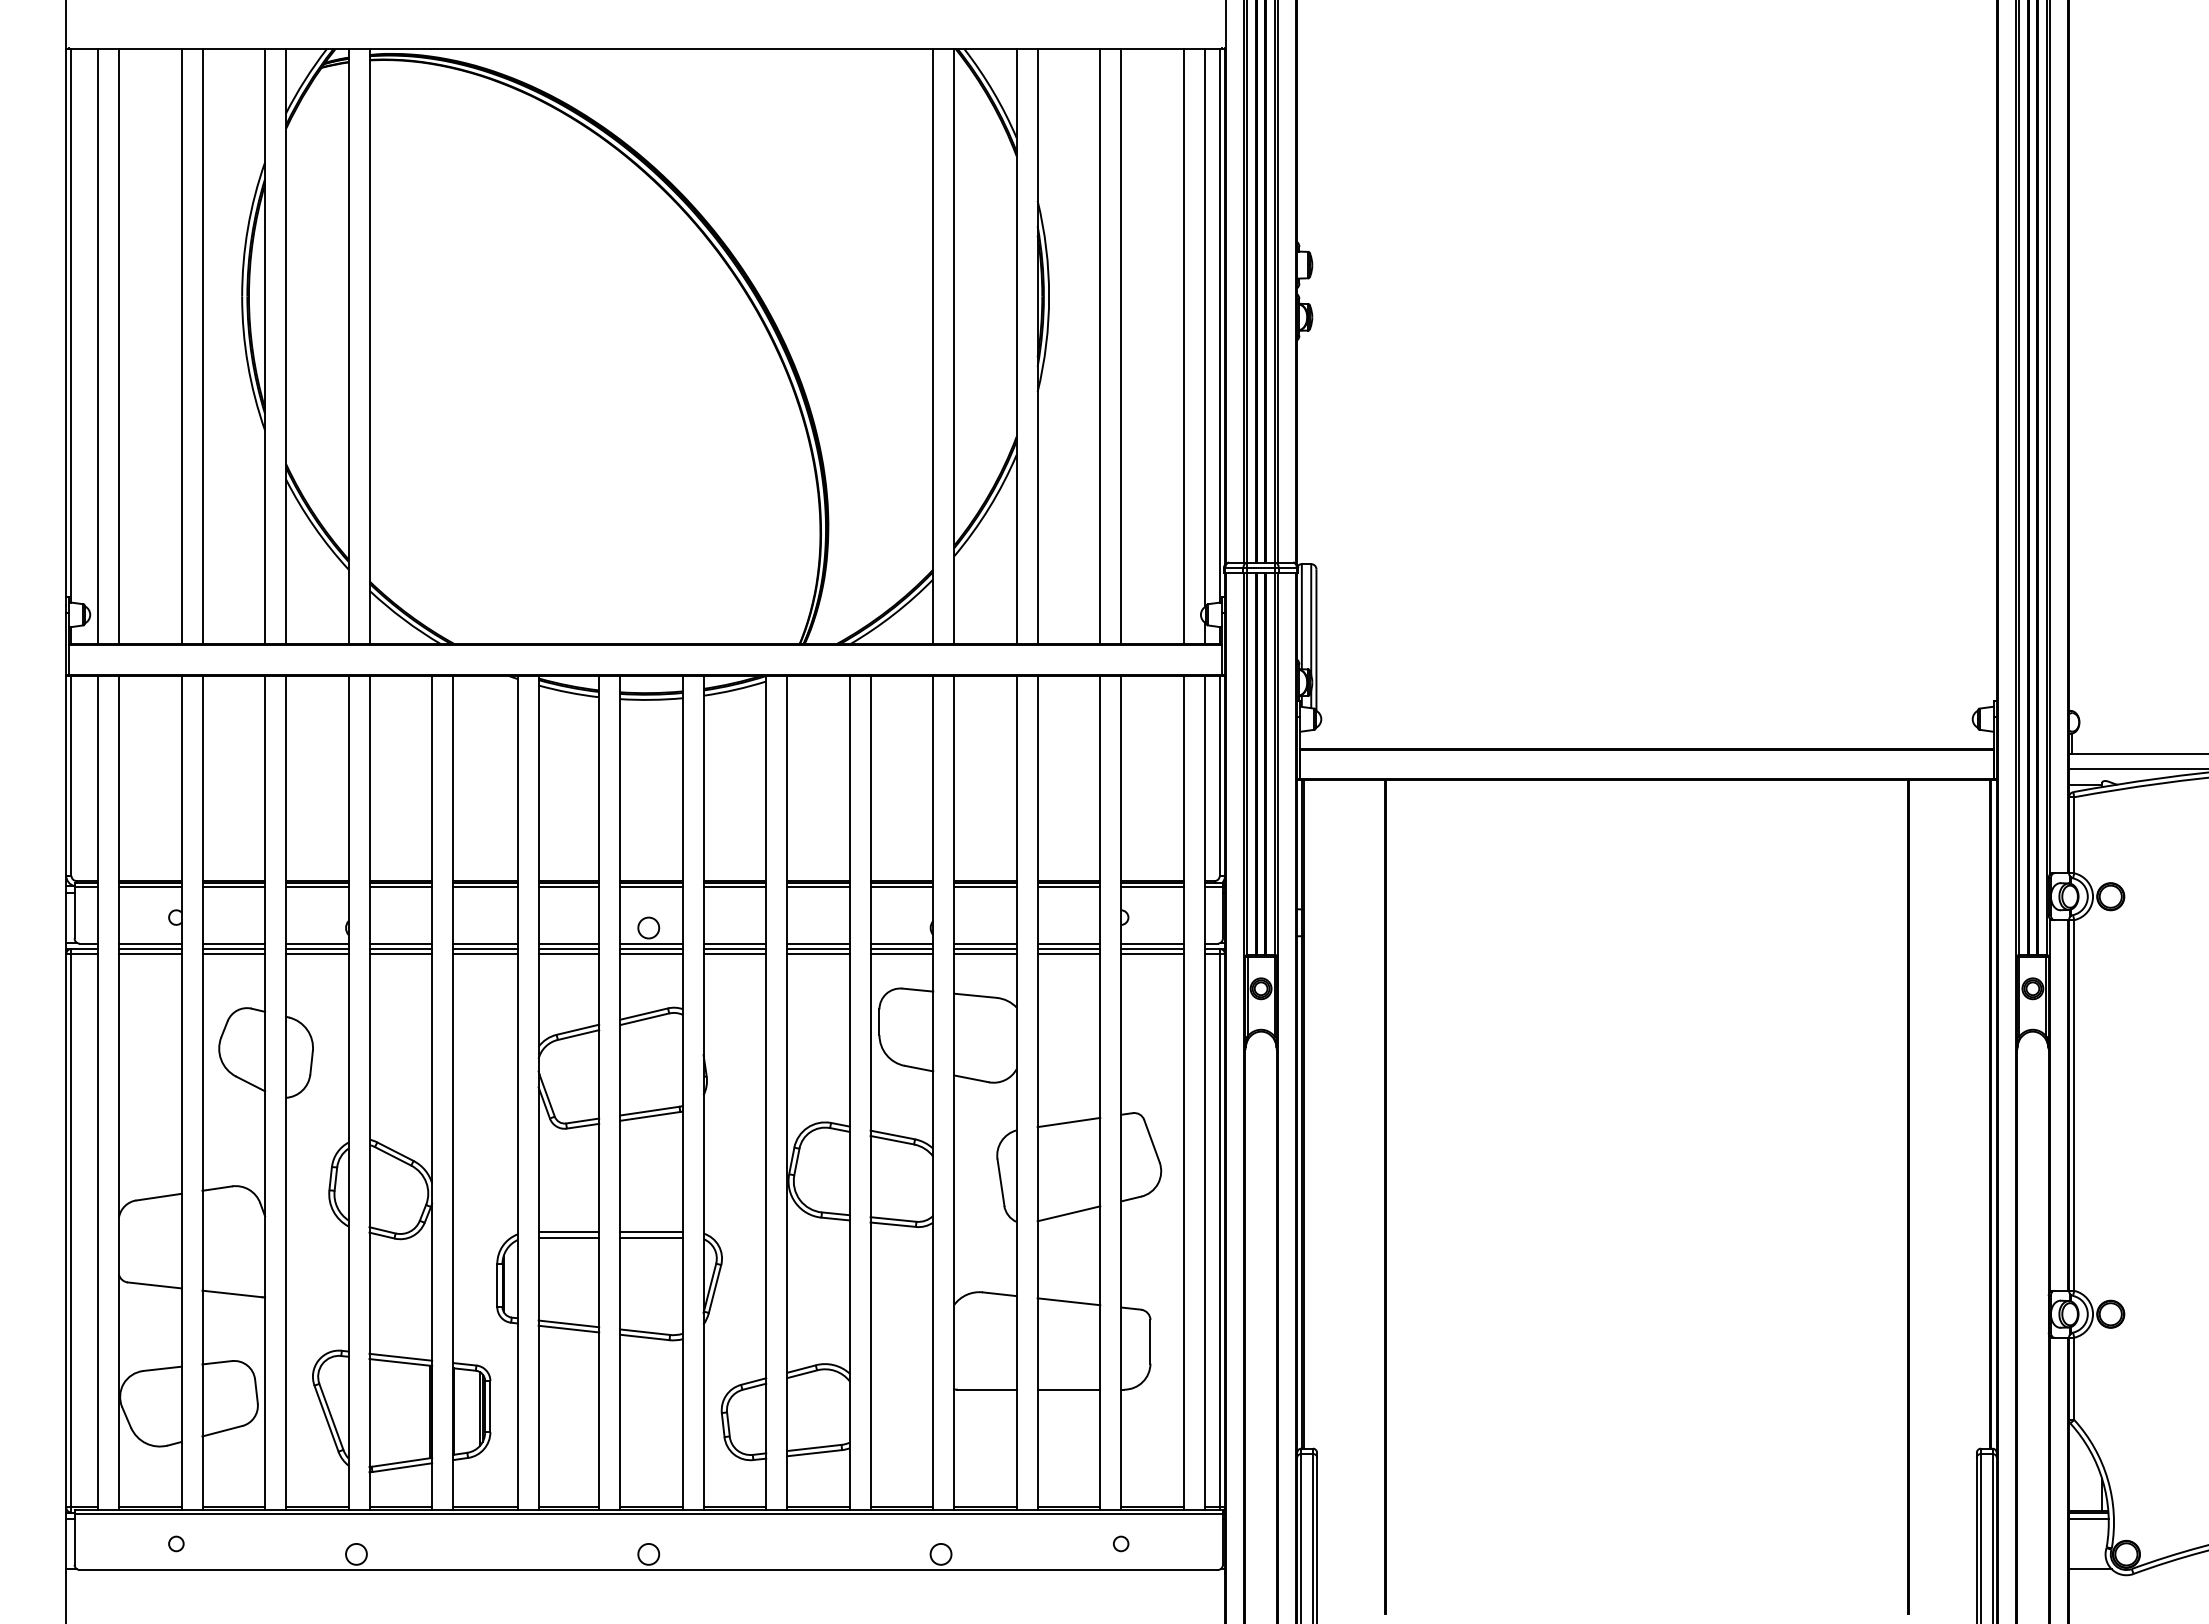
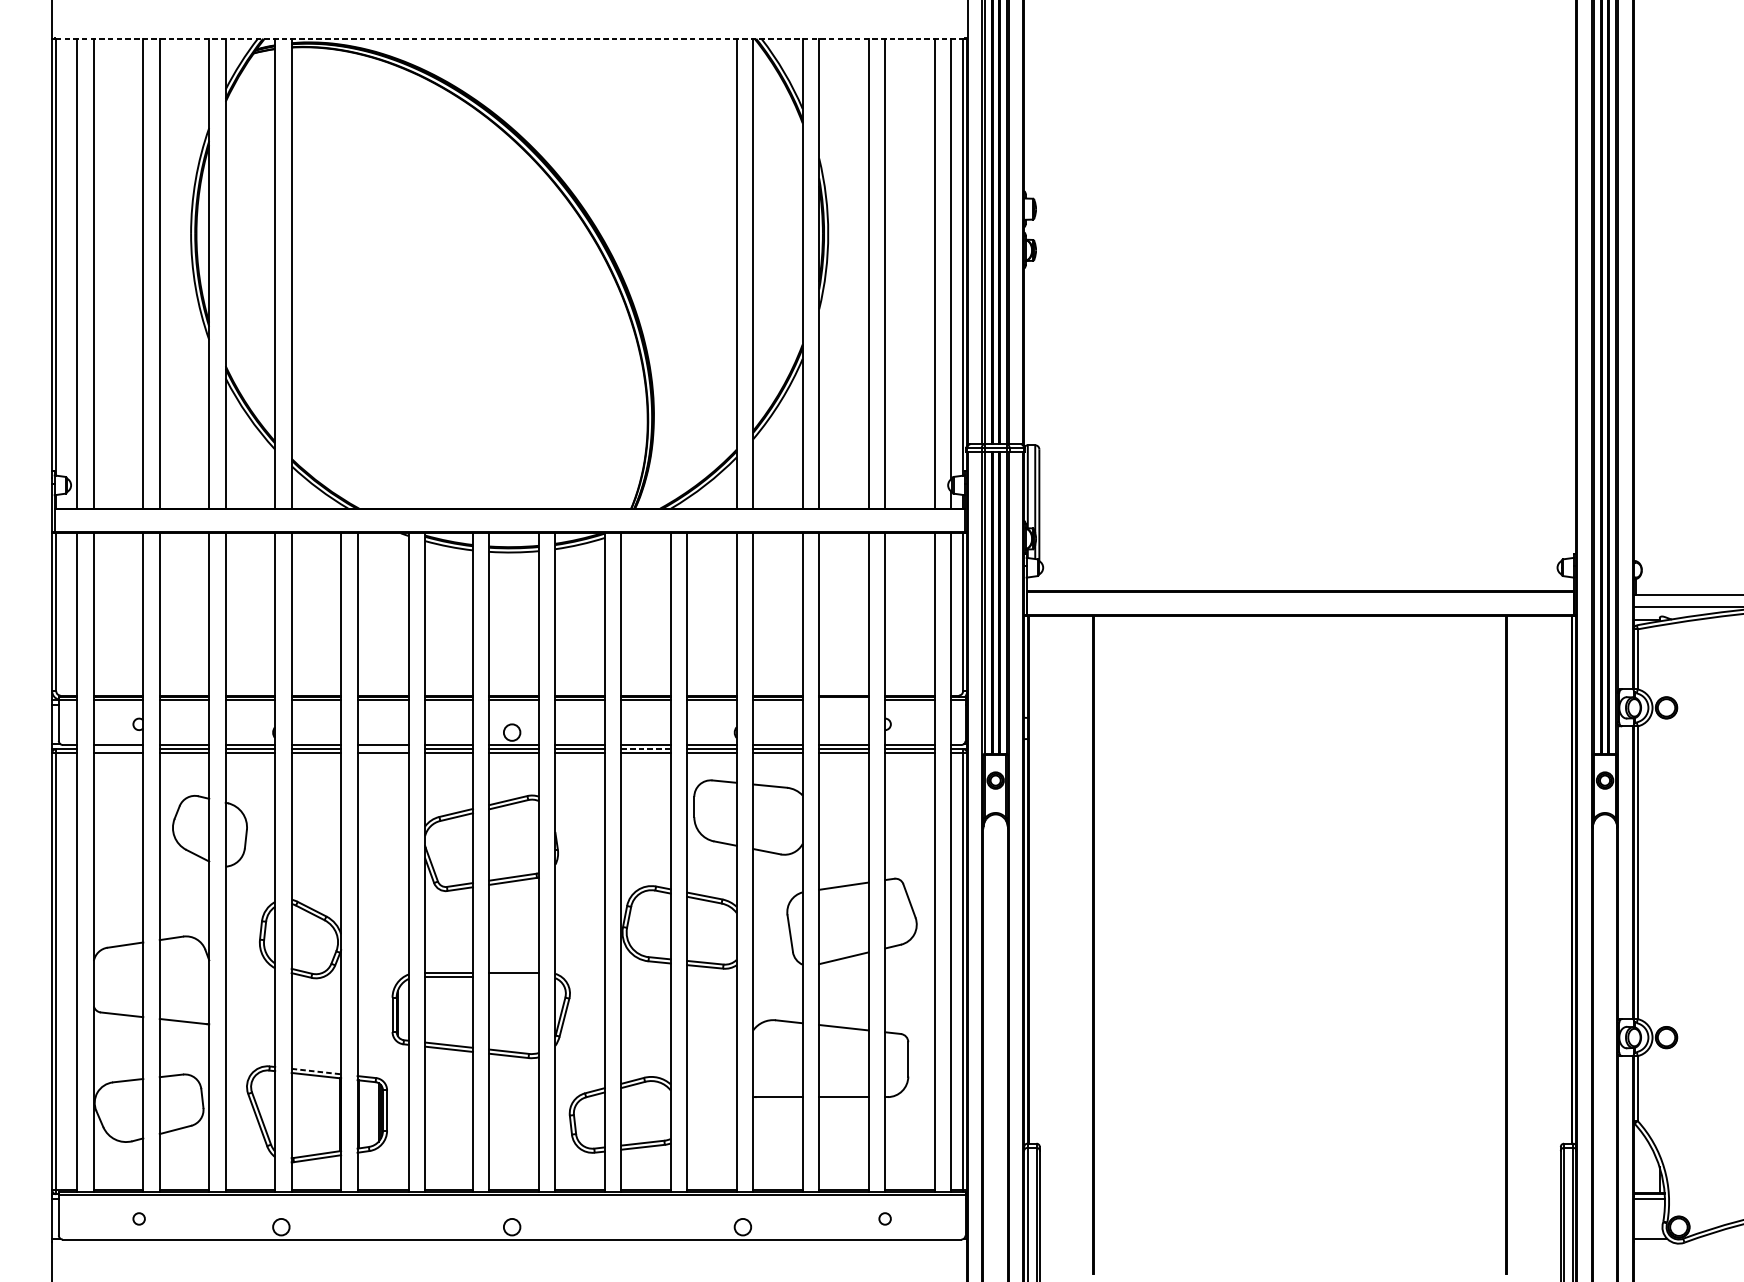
line: (645, 49) -> (509, 38), solid -> dashed
line: (1068, 887) -> (843, 700), removed
line: (149, 948) -> (117, 748), removed
line: (485, 948) -> (383, 748), removed
line: (818, 948) -> (646, 748), solid -> dashed
line: (651, 1237) -> (514, 976), removed
line: (400, 1357) -> (316, 1071), solid -> dashed

